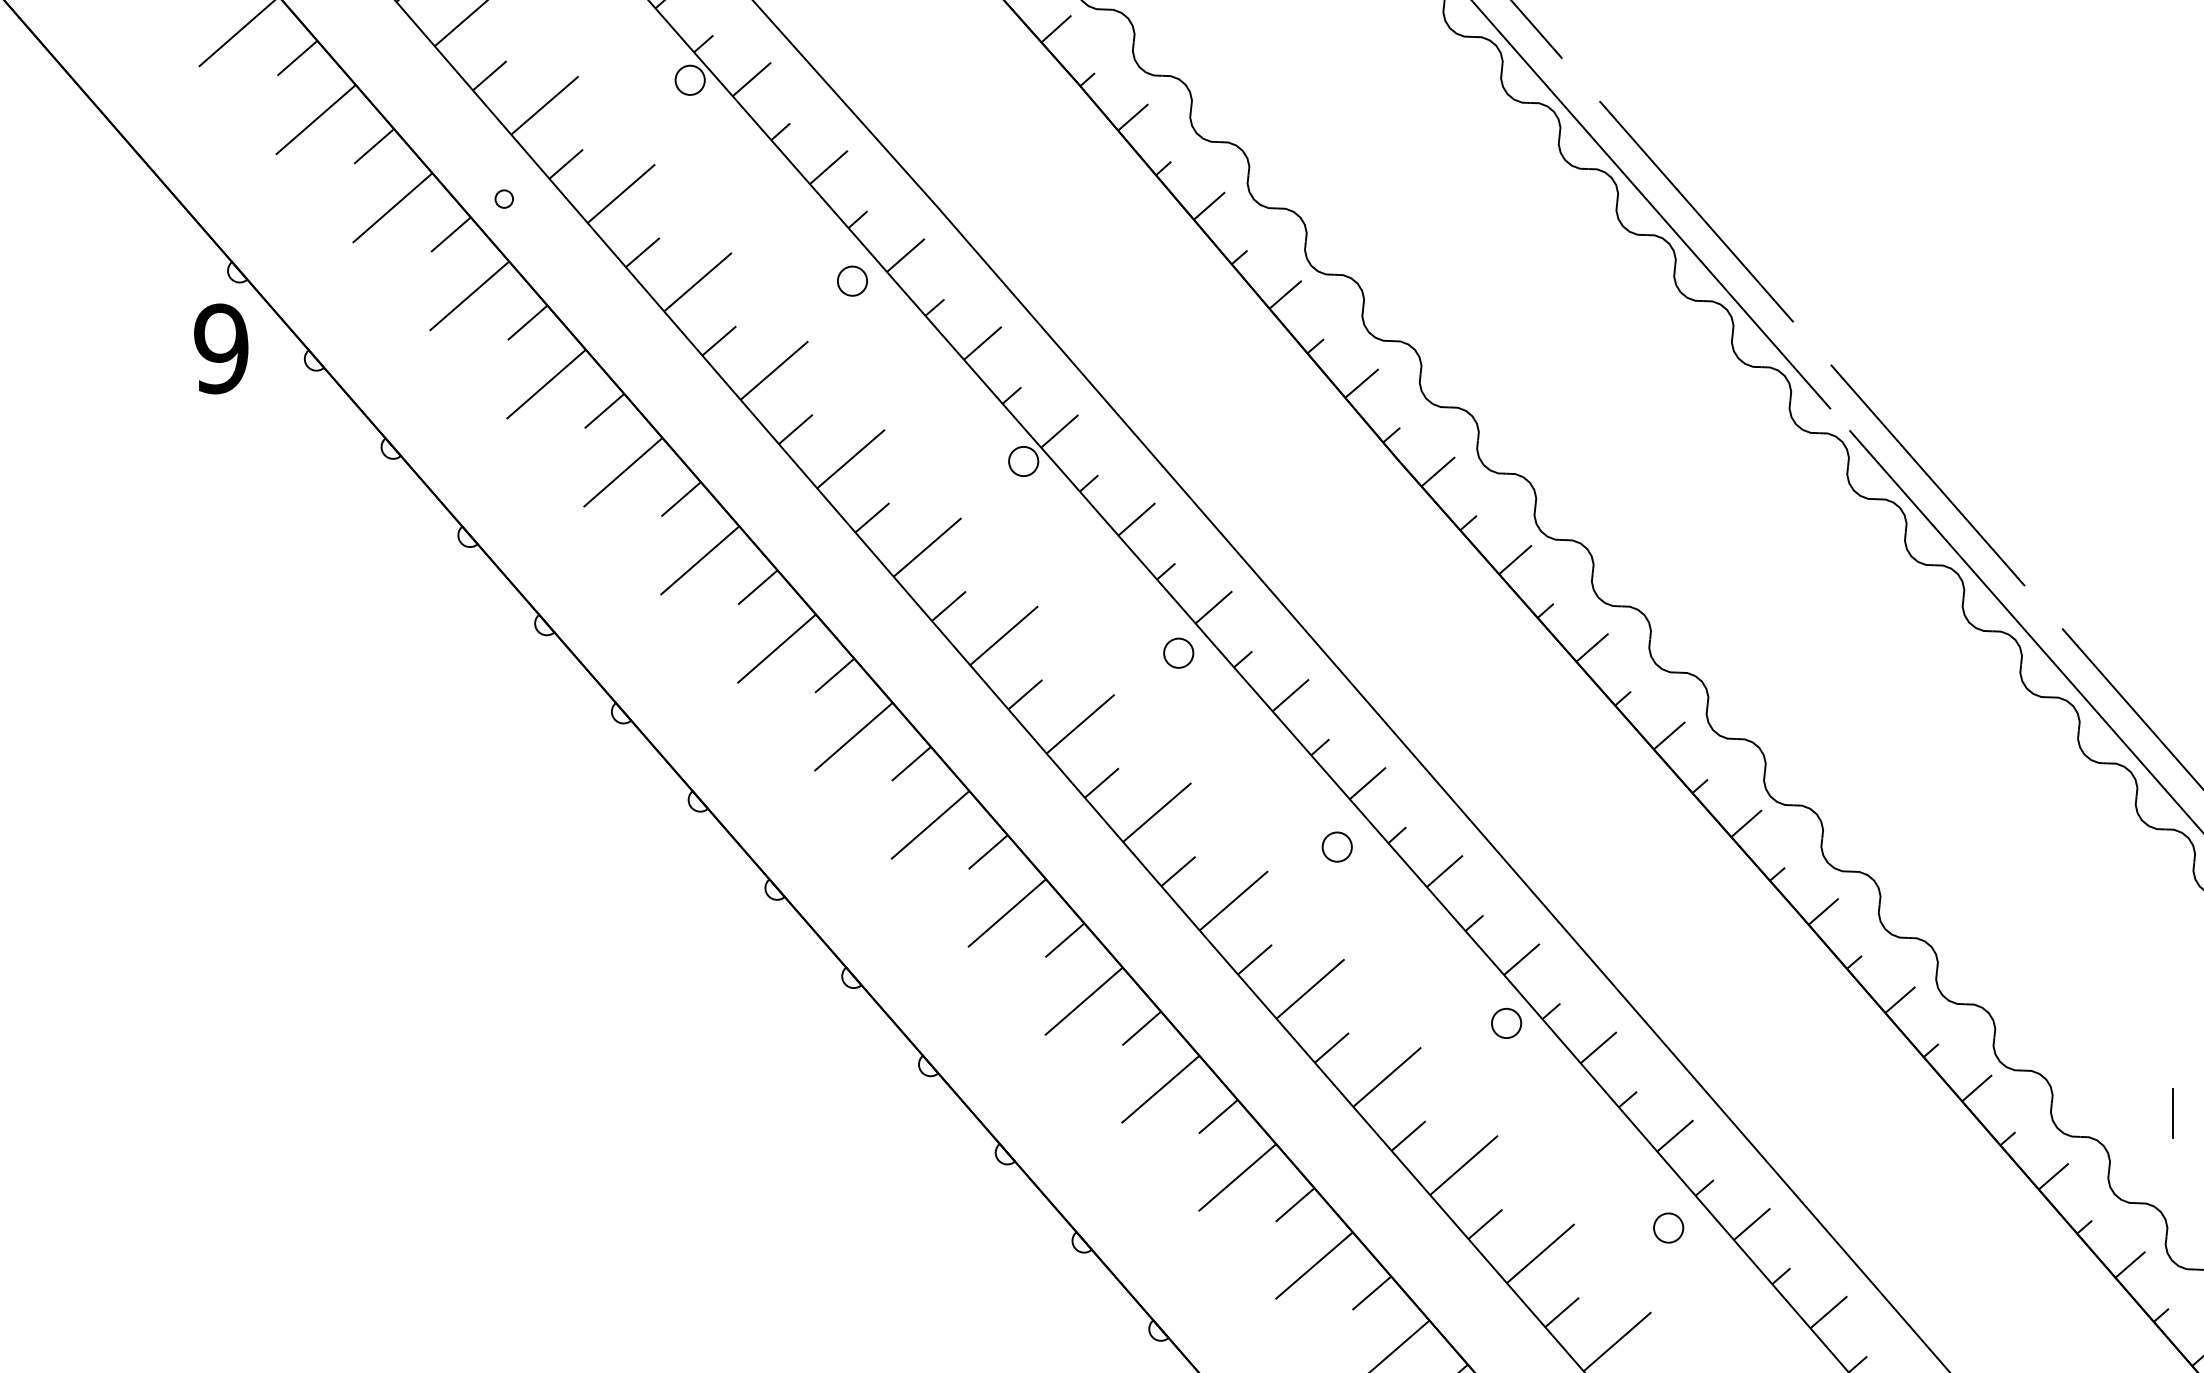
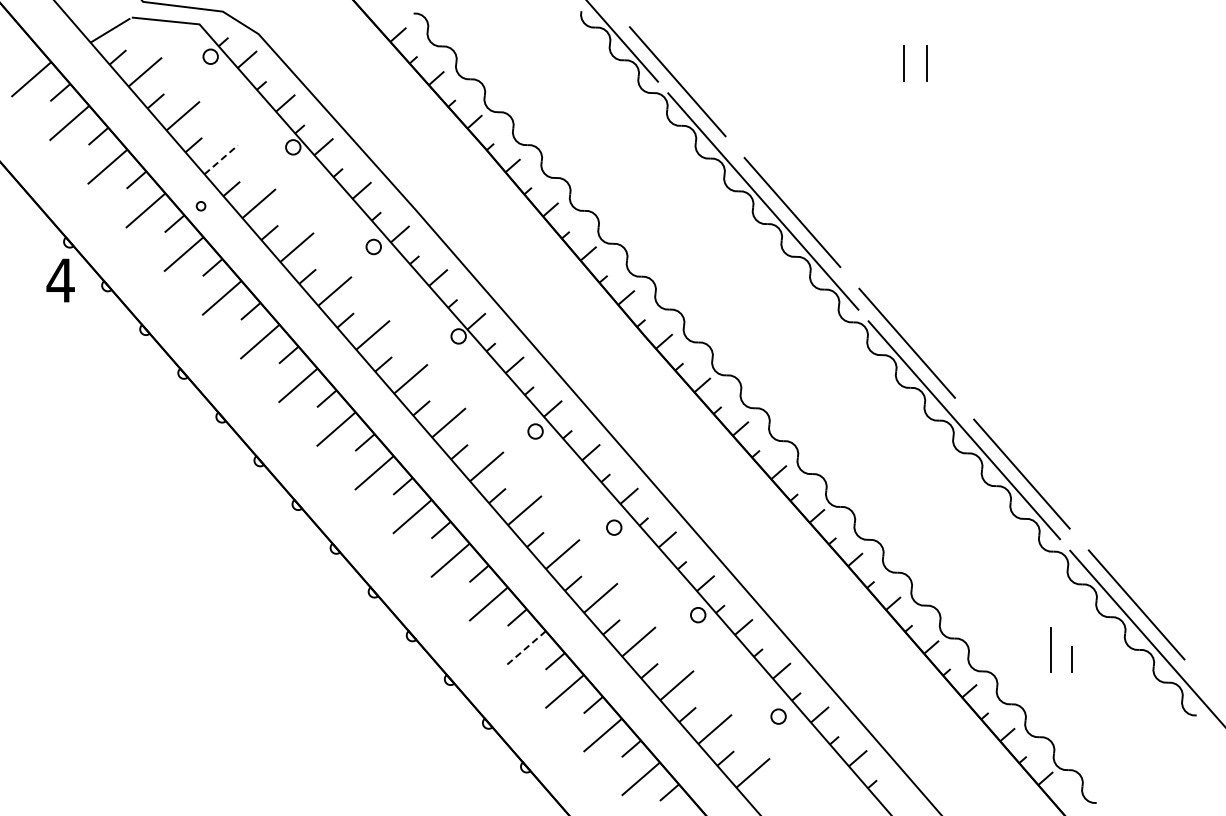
line: (545, 104) -> (221, 159), solid -> dashed
text: (220, 348) -> (60, 280), 9 -> 4
line: (1160, 1088) -> (526, 647), solid -> dashed
line: (2172, 1112) -> (1028, 659), removed

